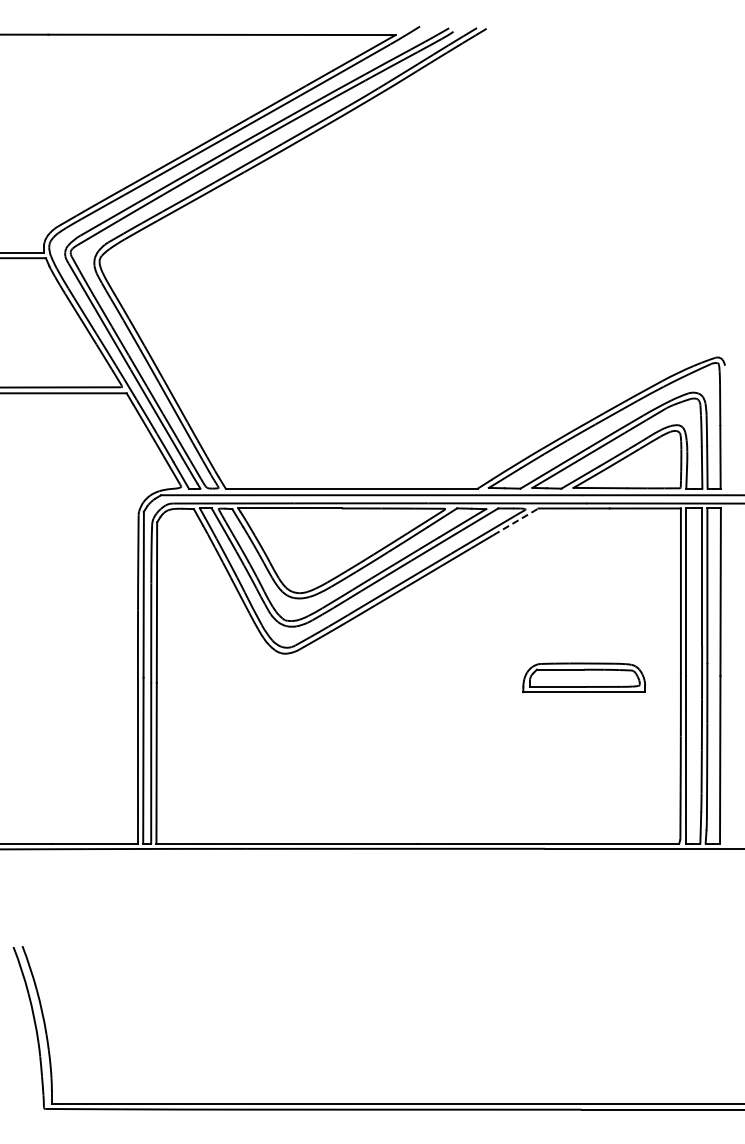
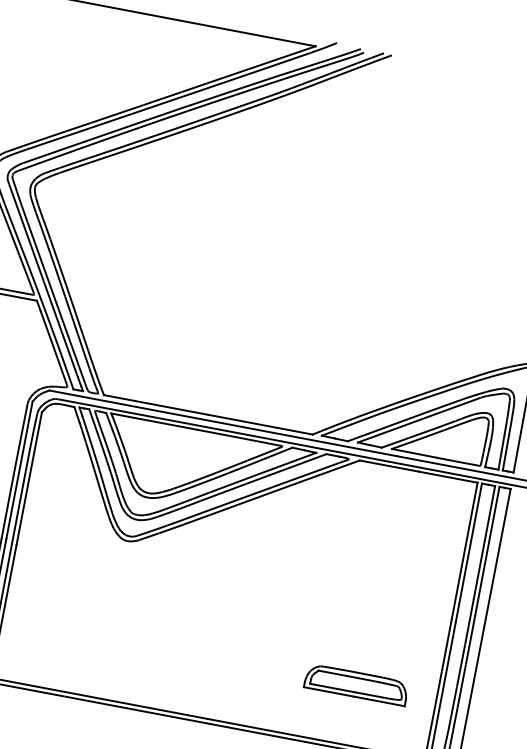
line: (516, 521) -> (339, 467), dashed -> solid
part: (583, 677) -> (356, 684), moved

